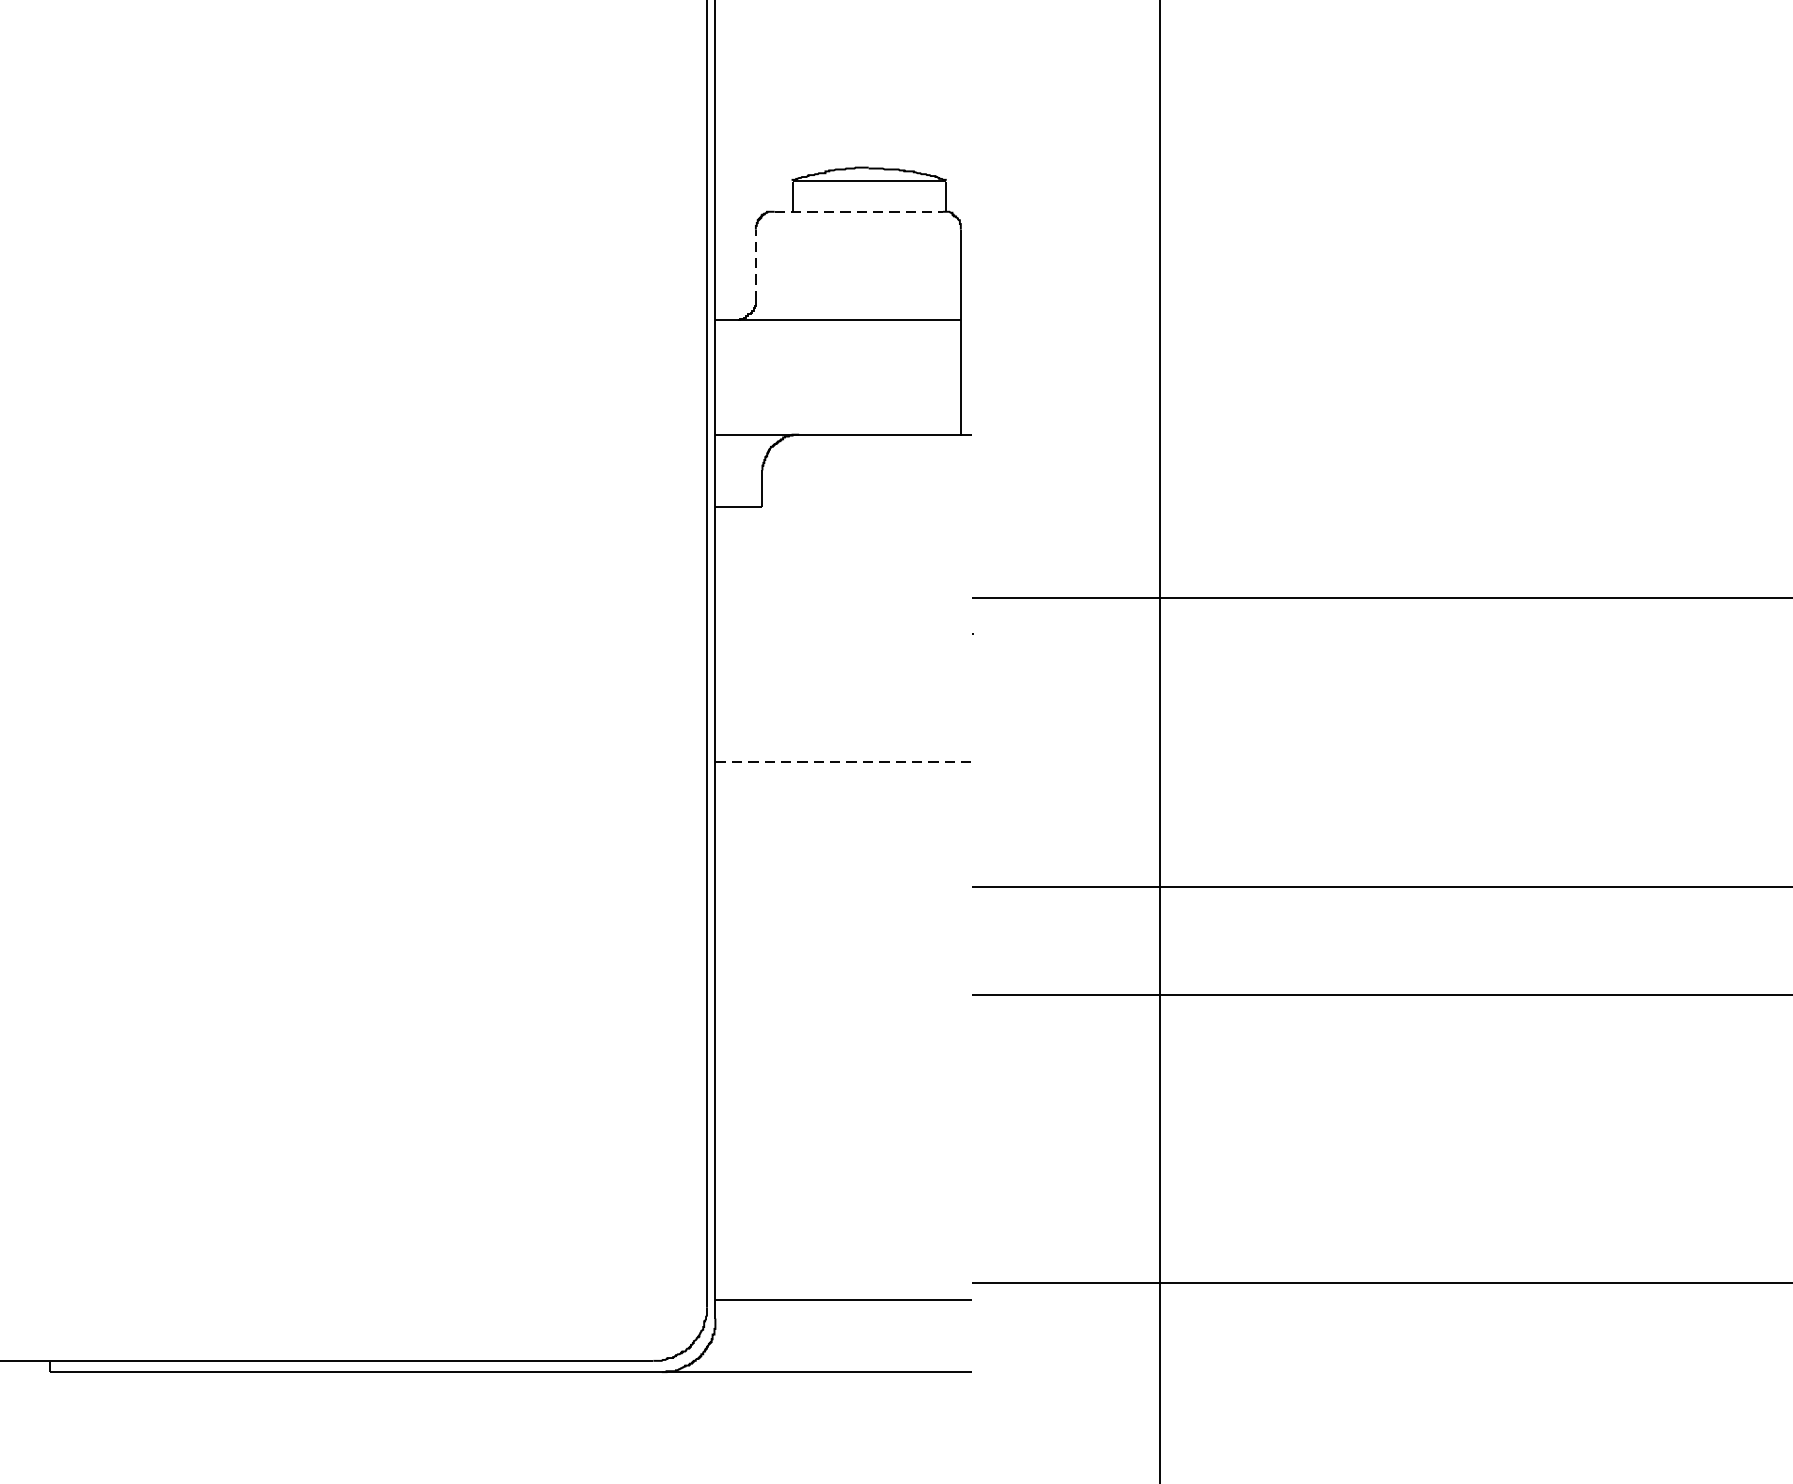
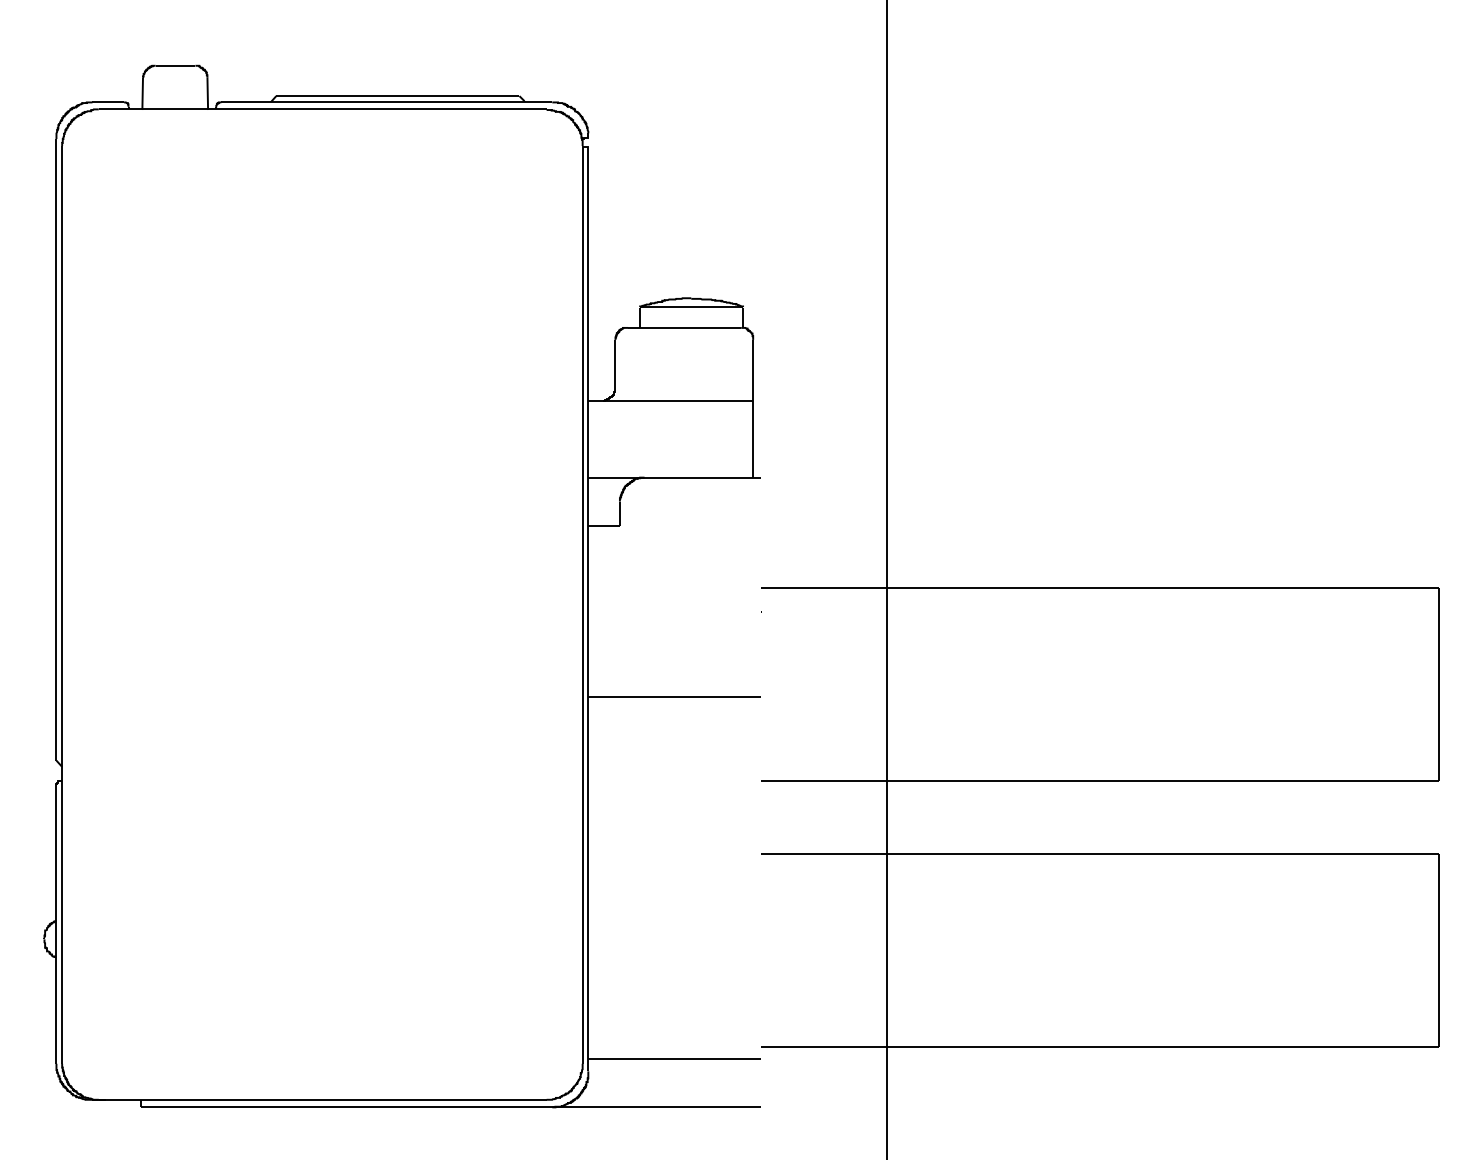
line: (858, 211) -> (684, 327), dashed -> solid
line: (755, 264) -> (615, 363), dashed -> solid
line: (845, 761) -> (675, 697), dashed -> solid

